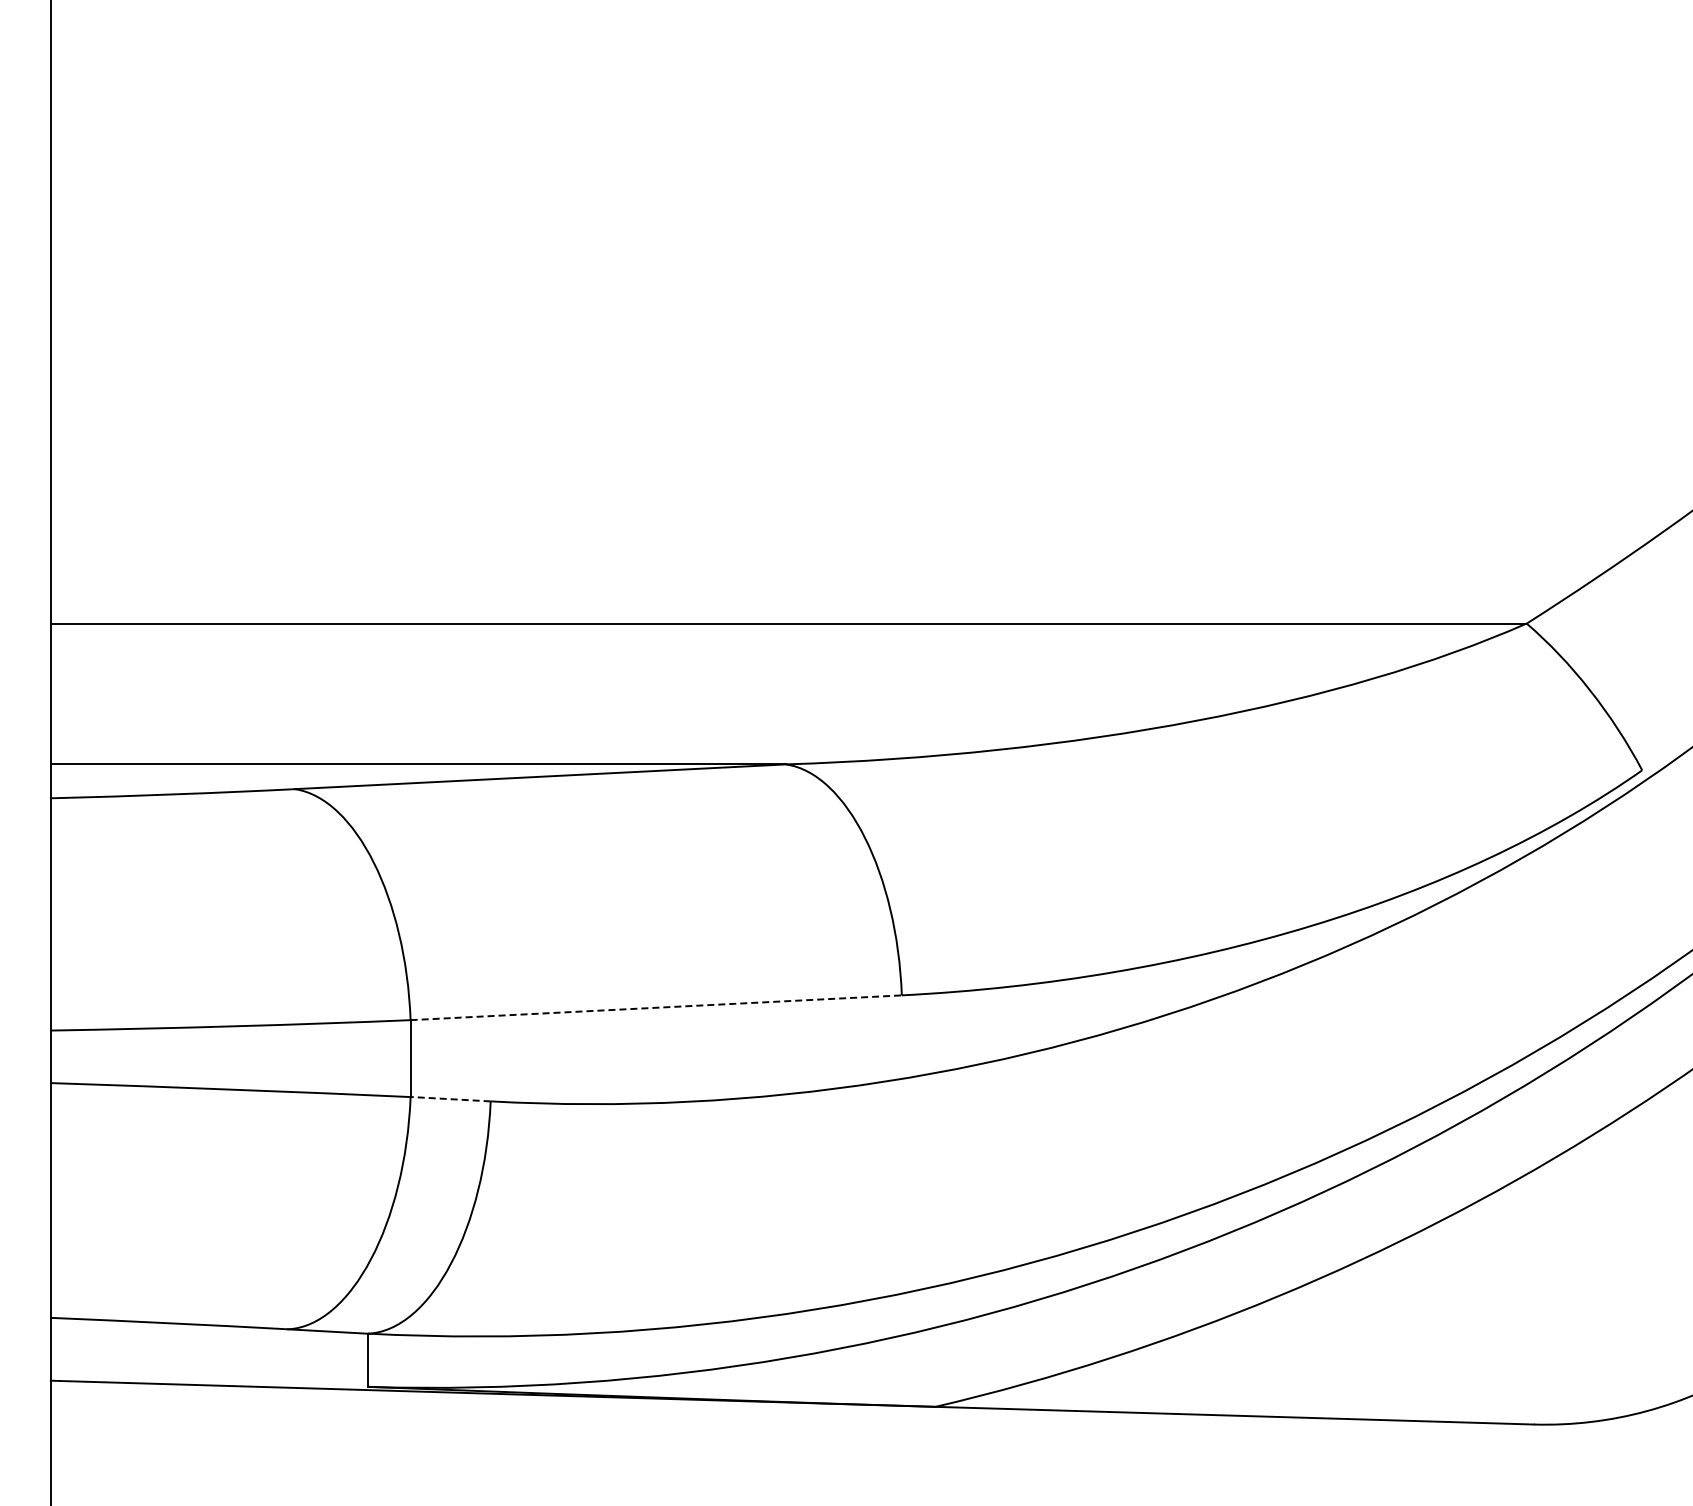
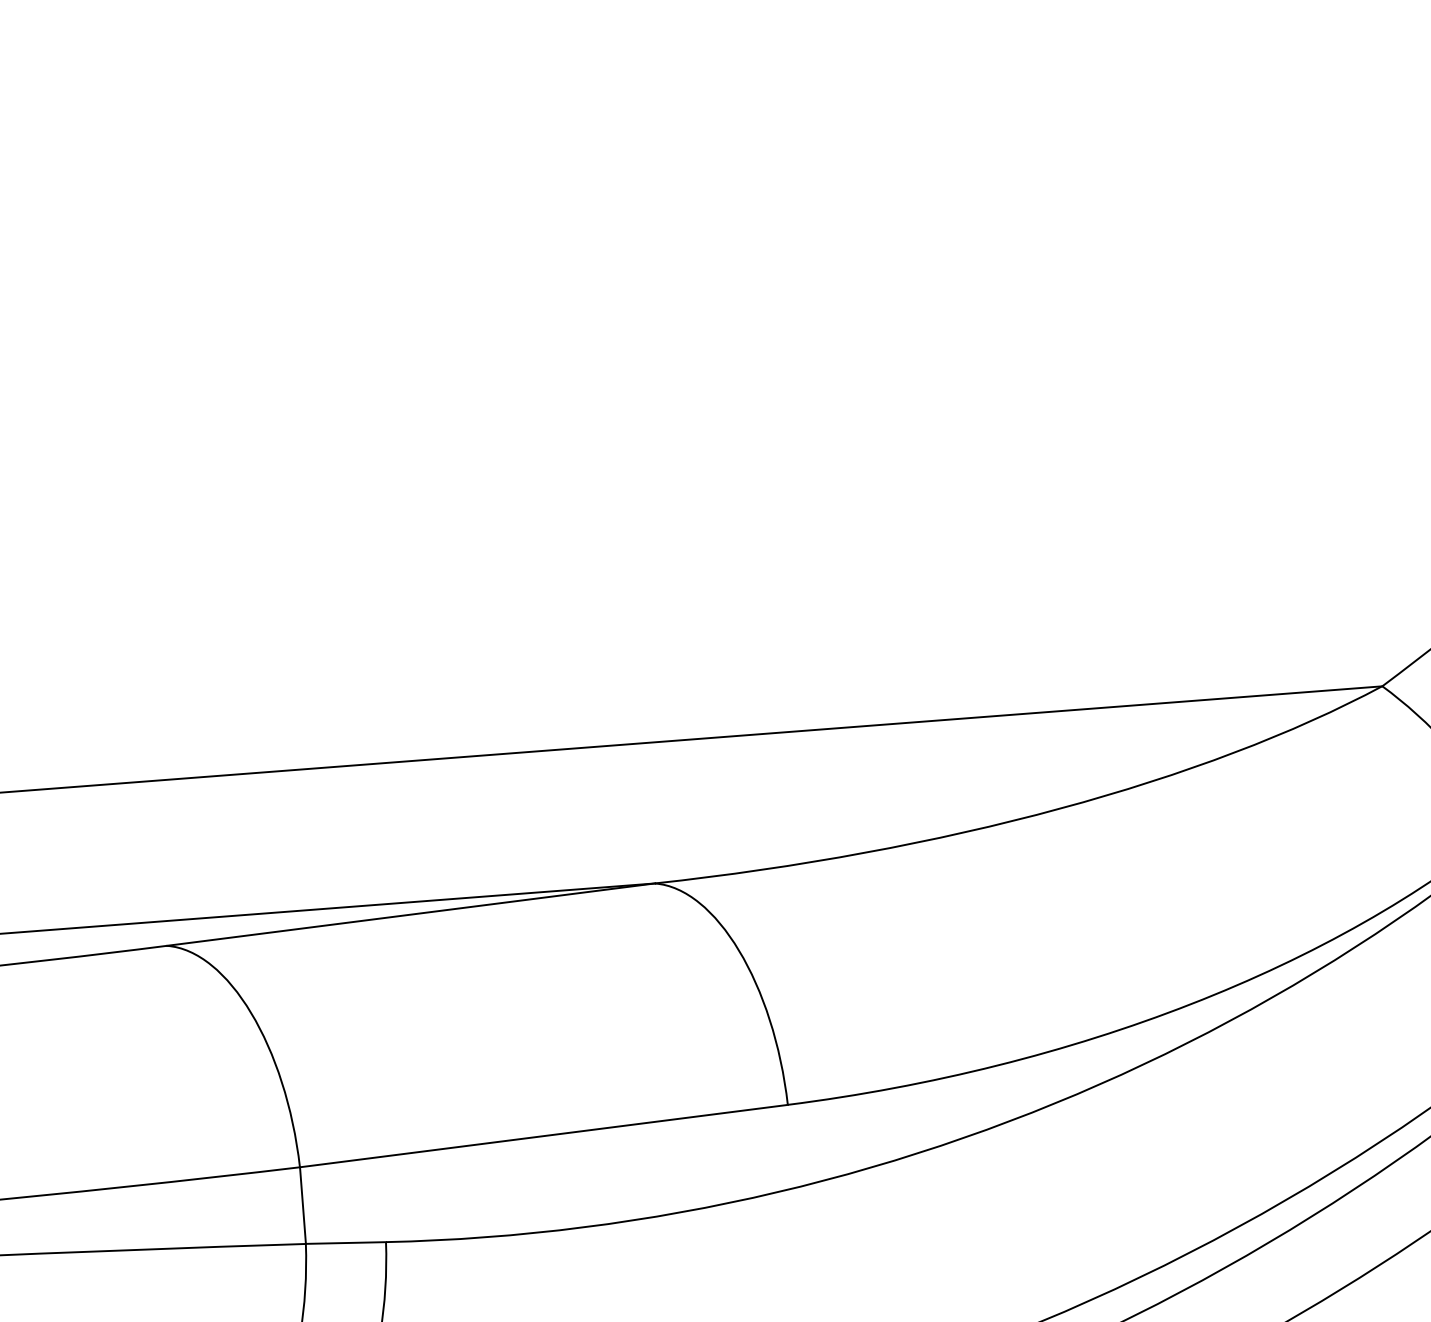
line: (656, 1007) -> (544, 1135), dashed -> solid
line: (450, 1099) -> (345, 1243), dashed -> solid

